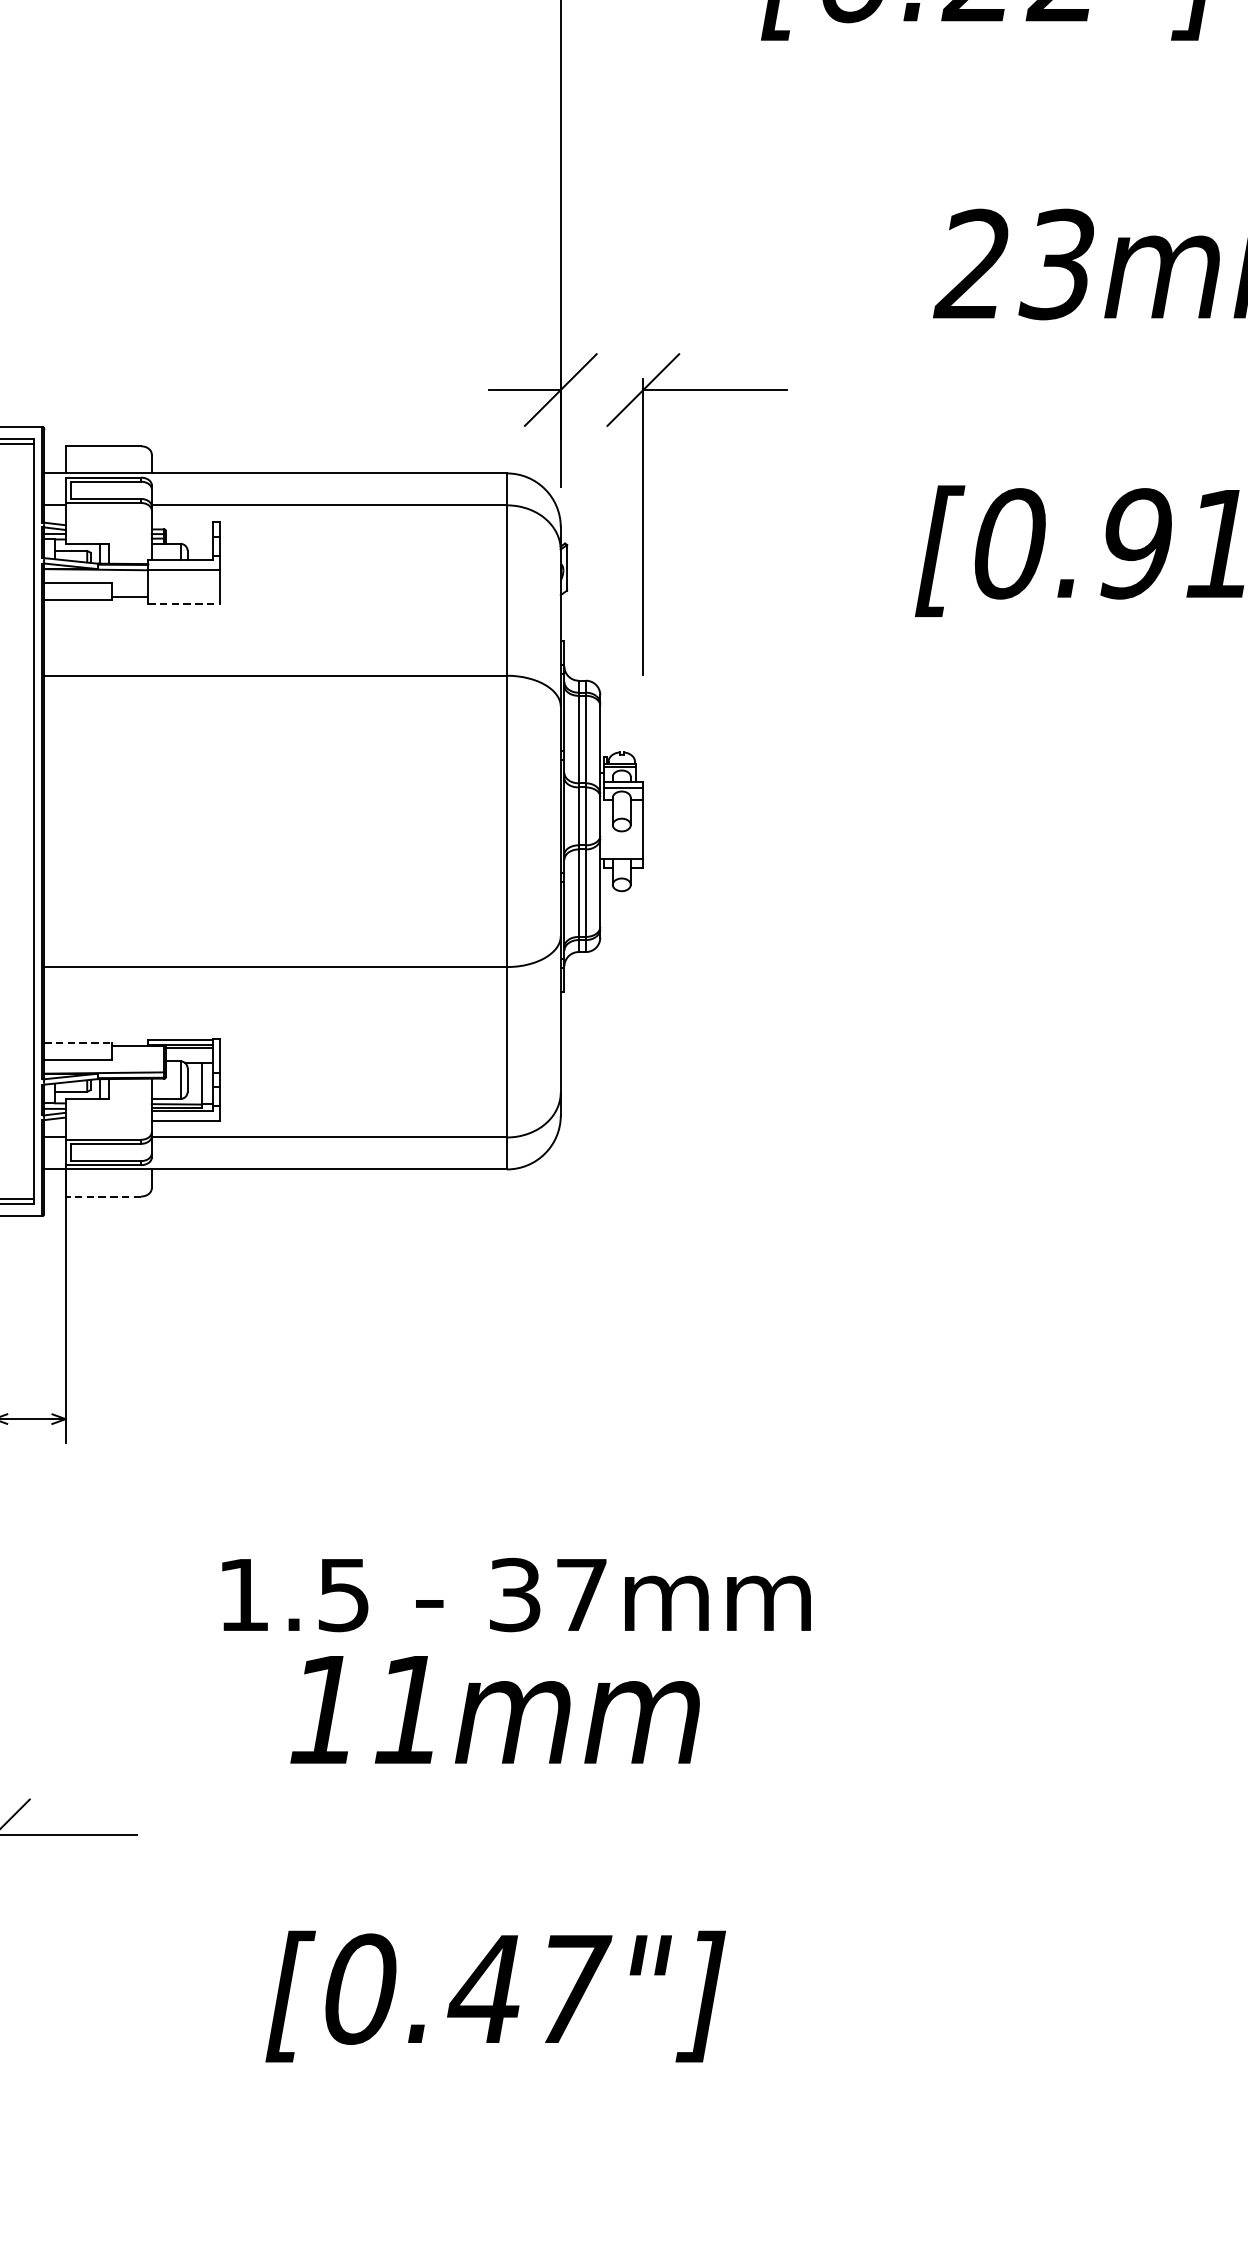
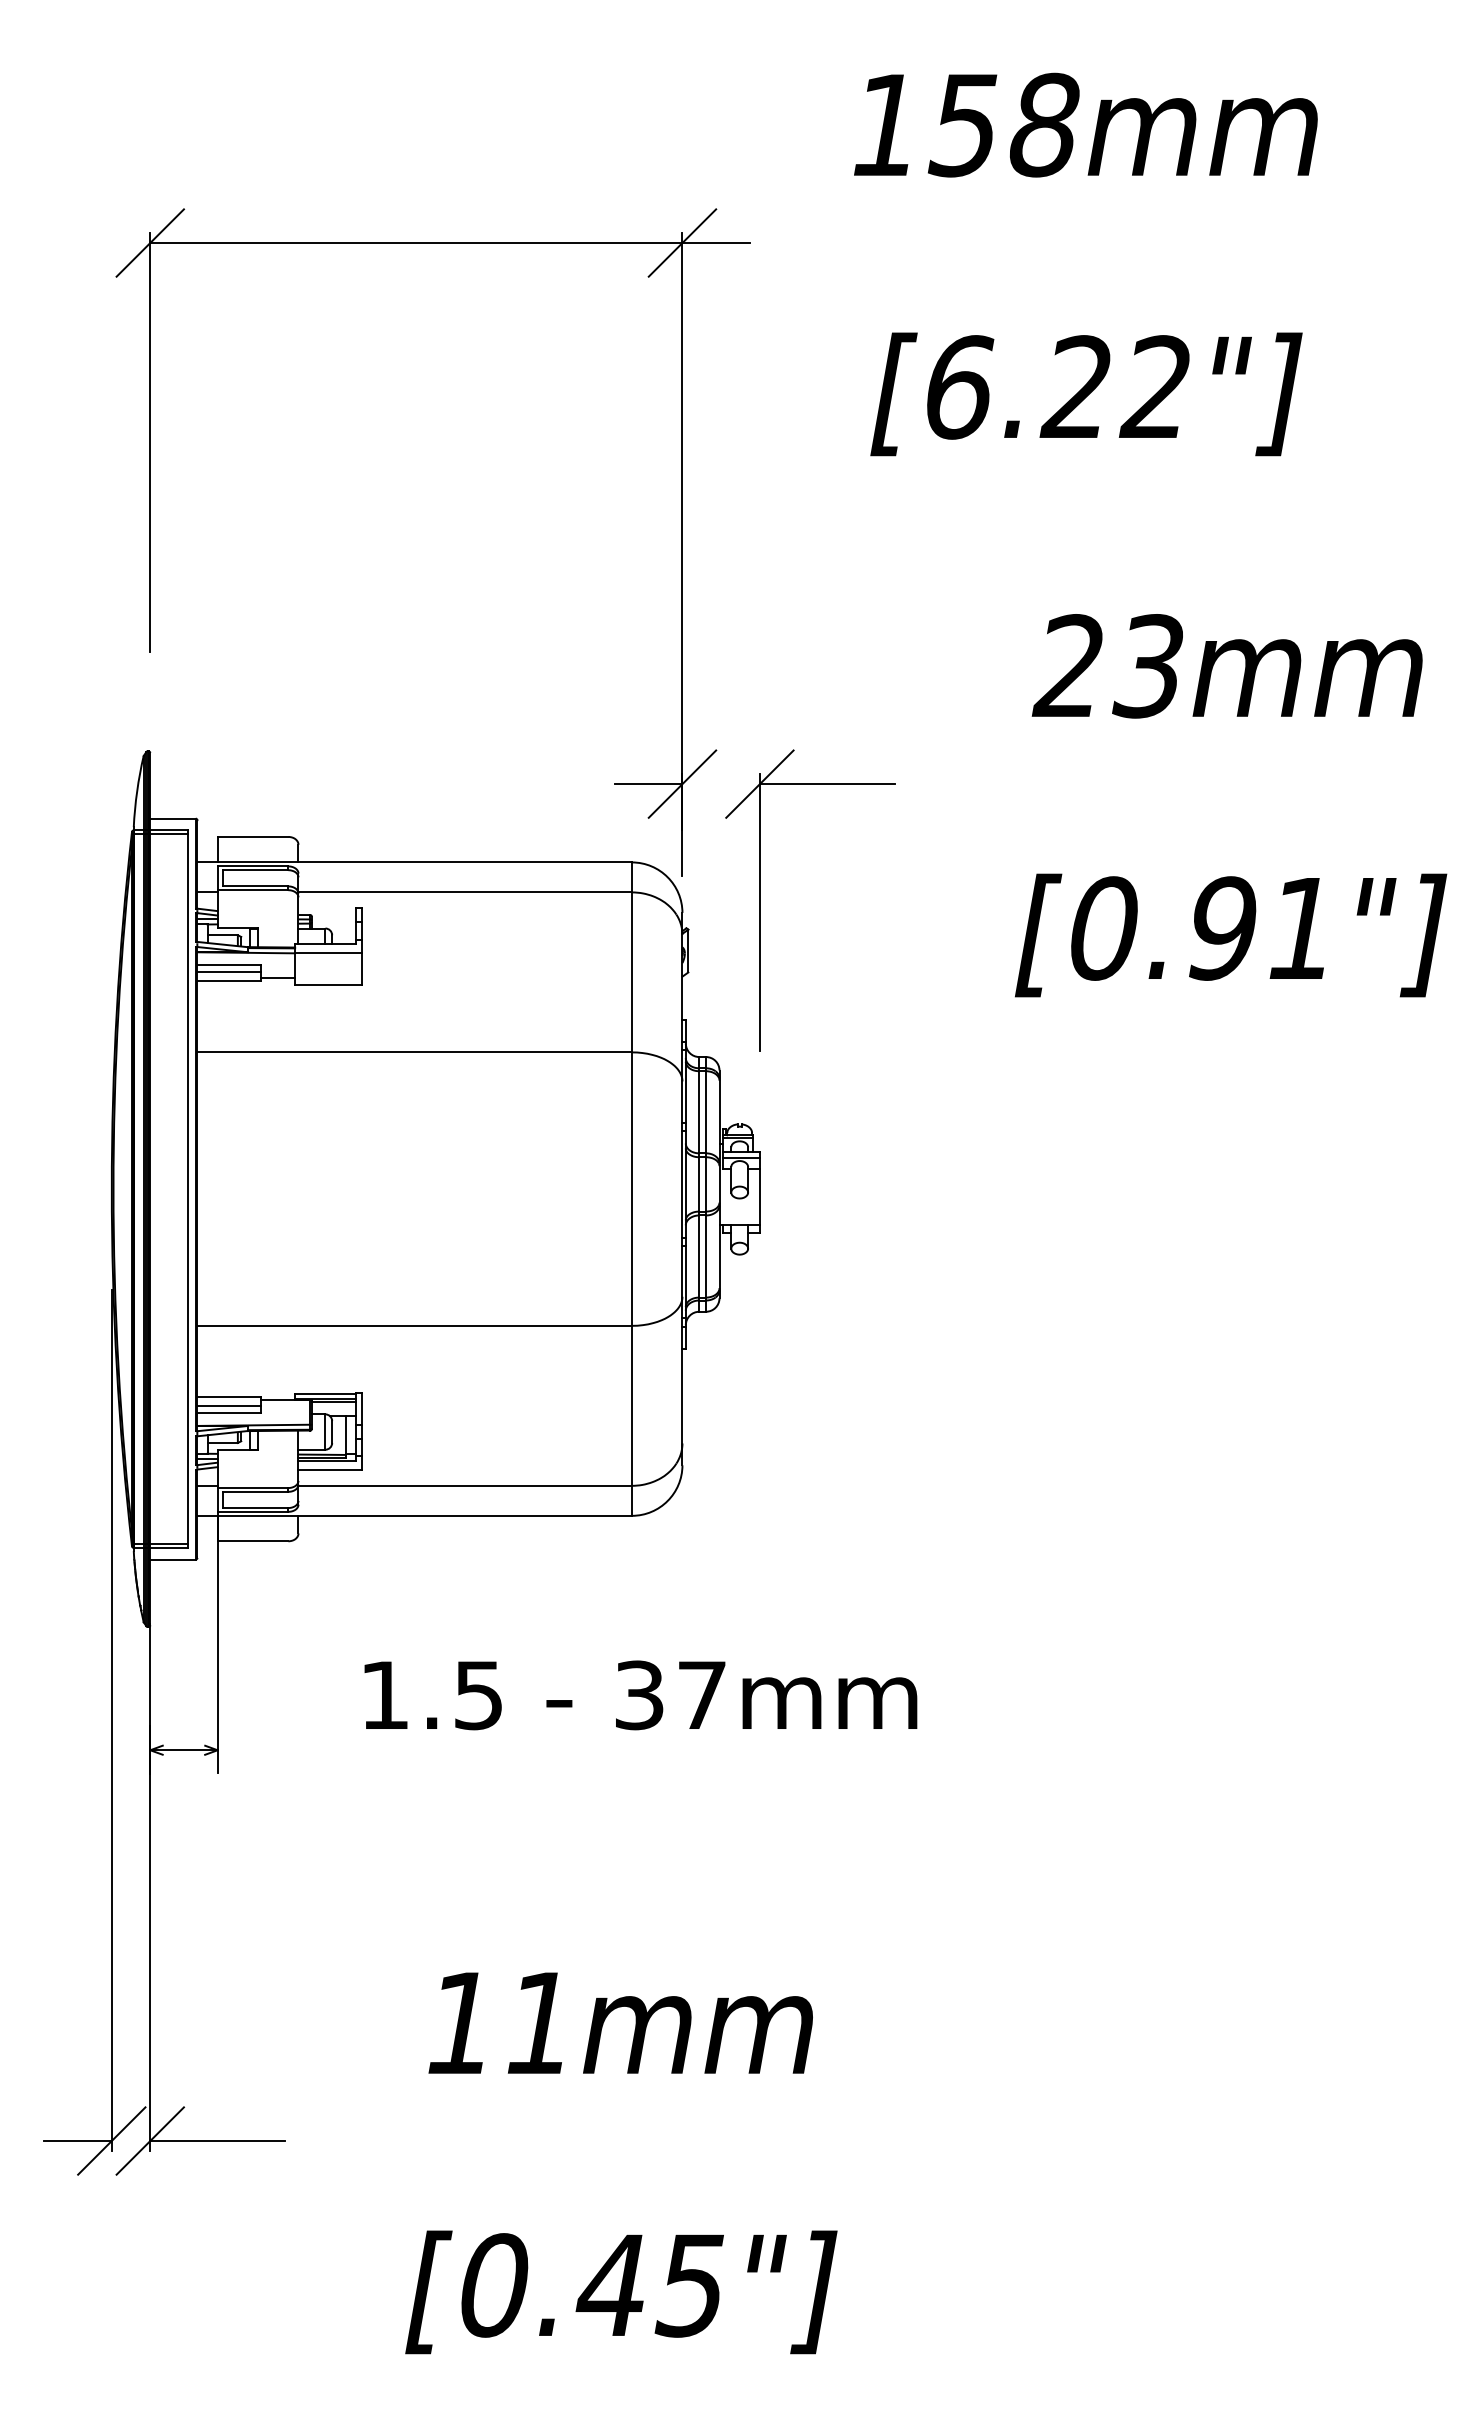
line: (78, 590) -> (229, 972), added
line: (183, 603) -> (328, 984), dashed -> solid
line: (78, 1043) -> (229, 1397), dashed -> solid
line: (78, 1051) -> (229, 1405), added
line: (102, 1196) -> (252, 1541), dashed -> solid
text: (516, 1595) -> (640, 1695), moved
text: (571, 1989) -> (692, 2285), [0.47"] -> [0.45"]

